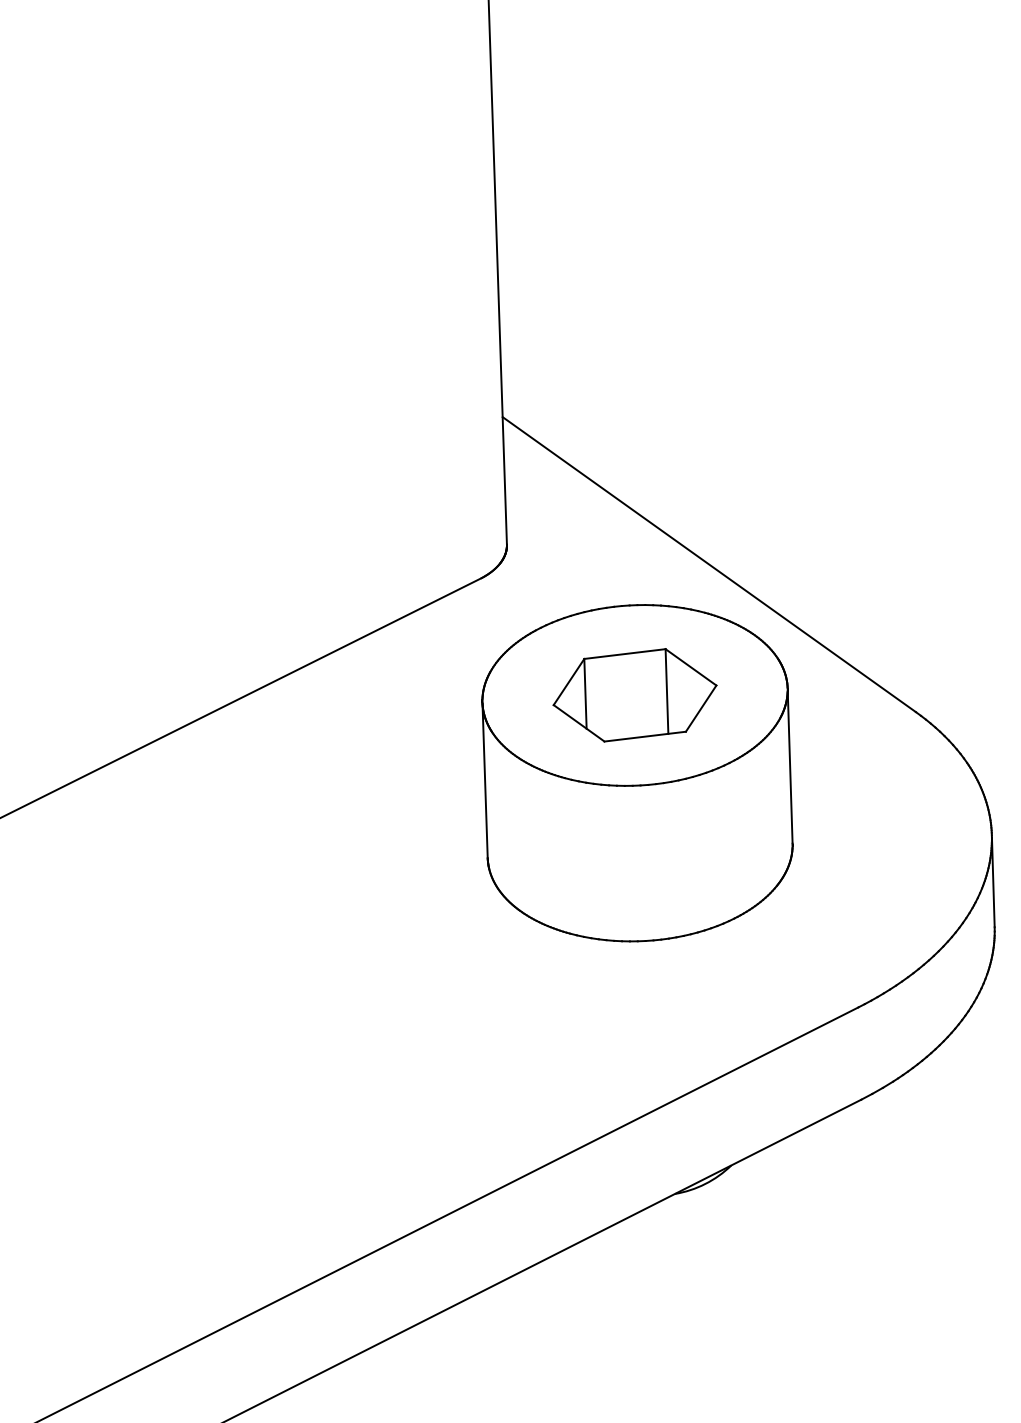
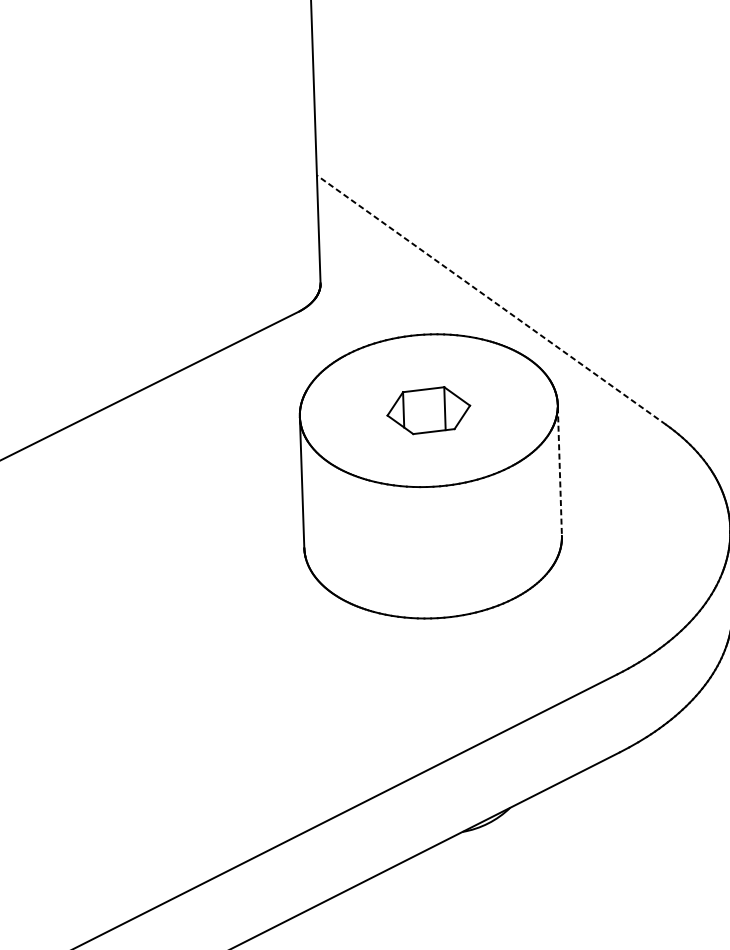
line: (709, 564) -> (491, 300), solid -> dashed
part: (634, 695) -> (428, 410), size x0.6
line: (790, 767) -> (560, 471), solid -> dashed

